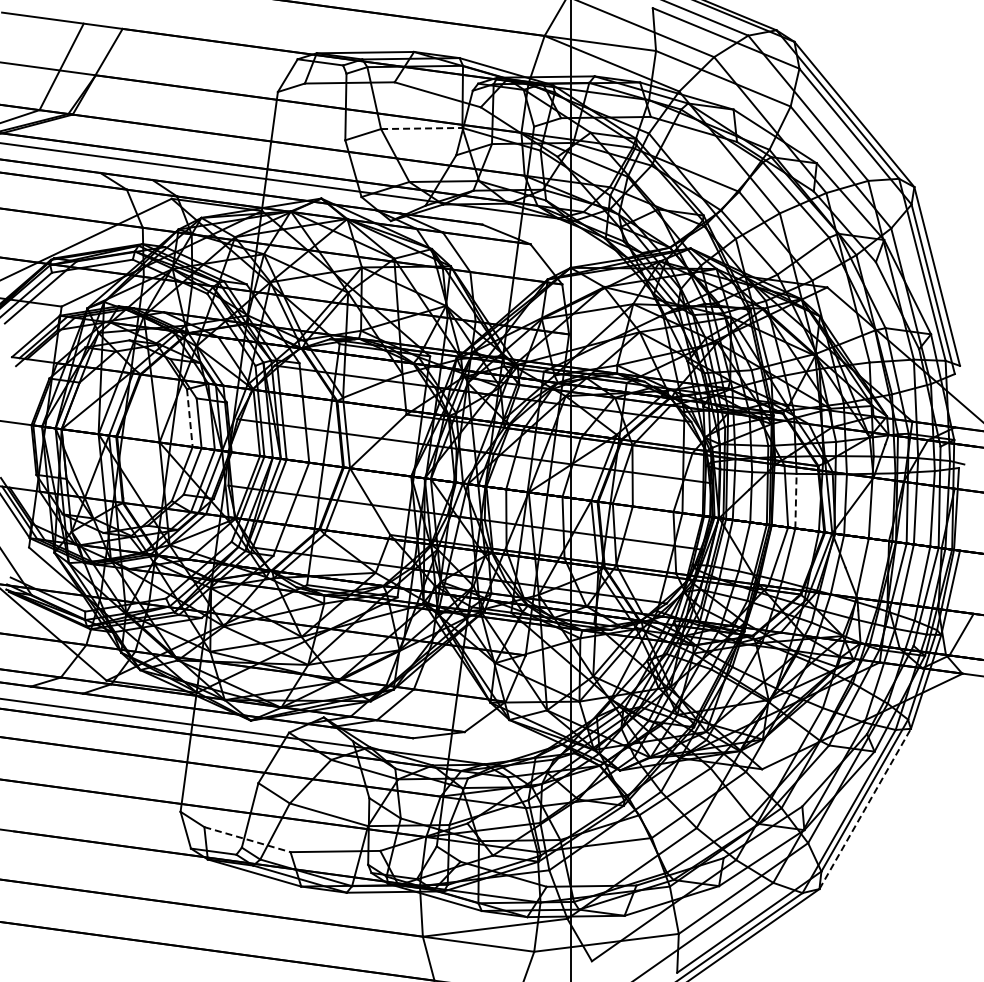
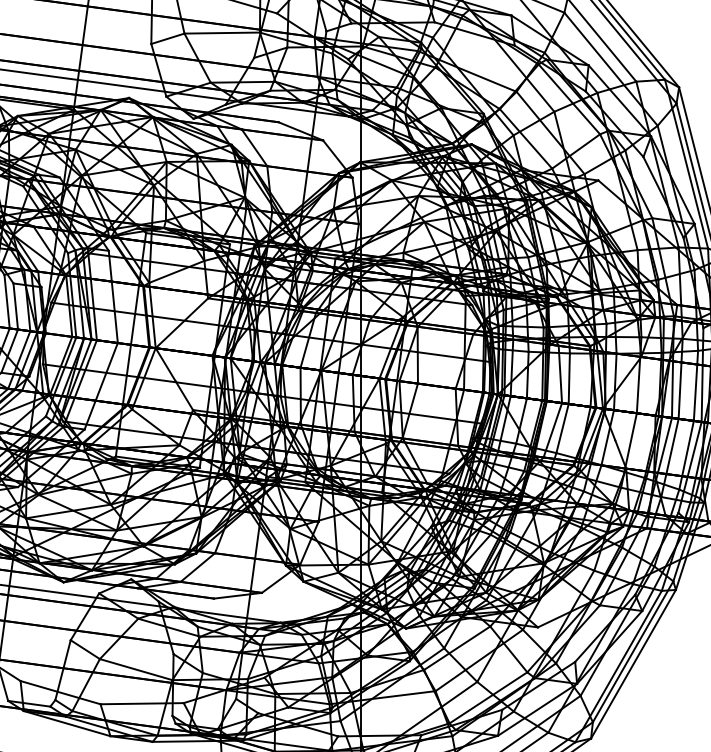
line: (421, 128) -> (221, 33), dashed -> solid
line: (189, 418) -> (6, 302), dashed -> solid
line: (795, 500) -> (568, 378), dashed -> solid
line: (865, 808) -> (633, 663), dashed -> solid
line: (247, 839) -> (60, 692), dashed -> solid

